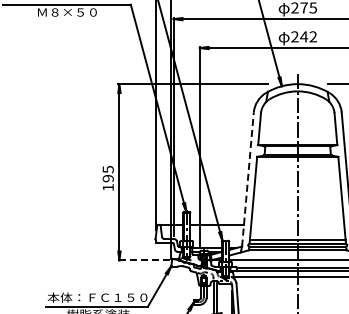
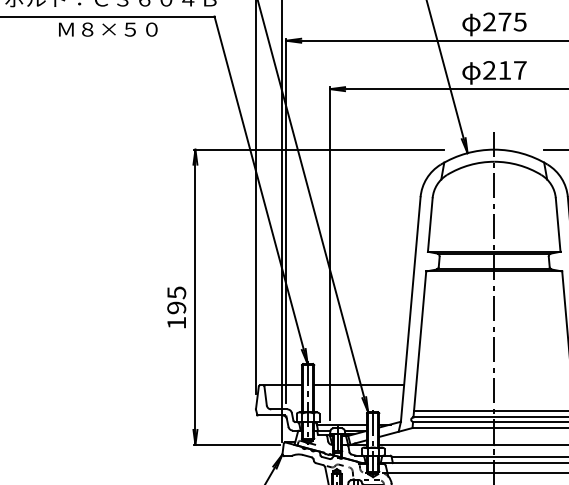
text: (308, 36) -> (512, 69), 242 -> 217
line: (247, 179) -> (410, 309), dashed -> solid
line: (144, 260) -> (237, 445), dashed -> solid

